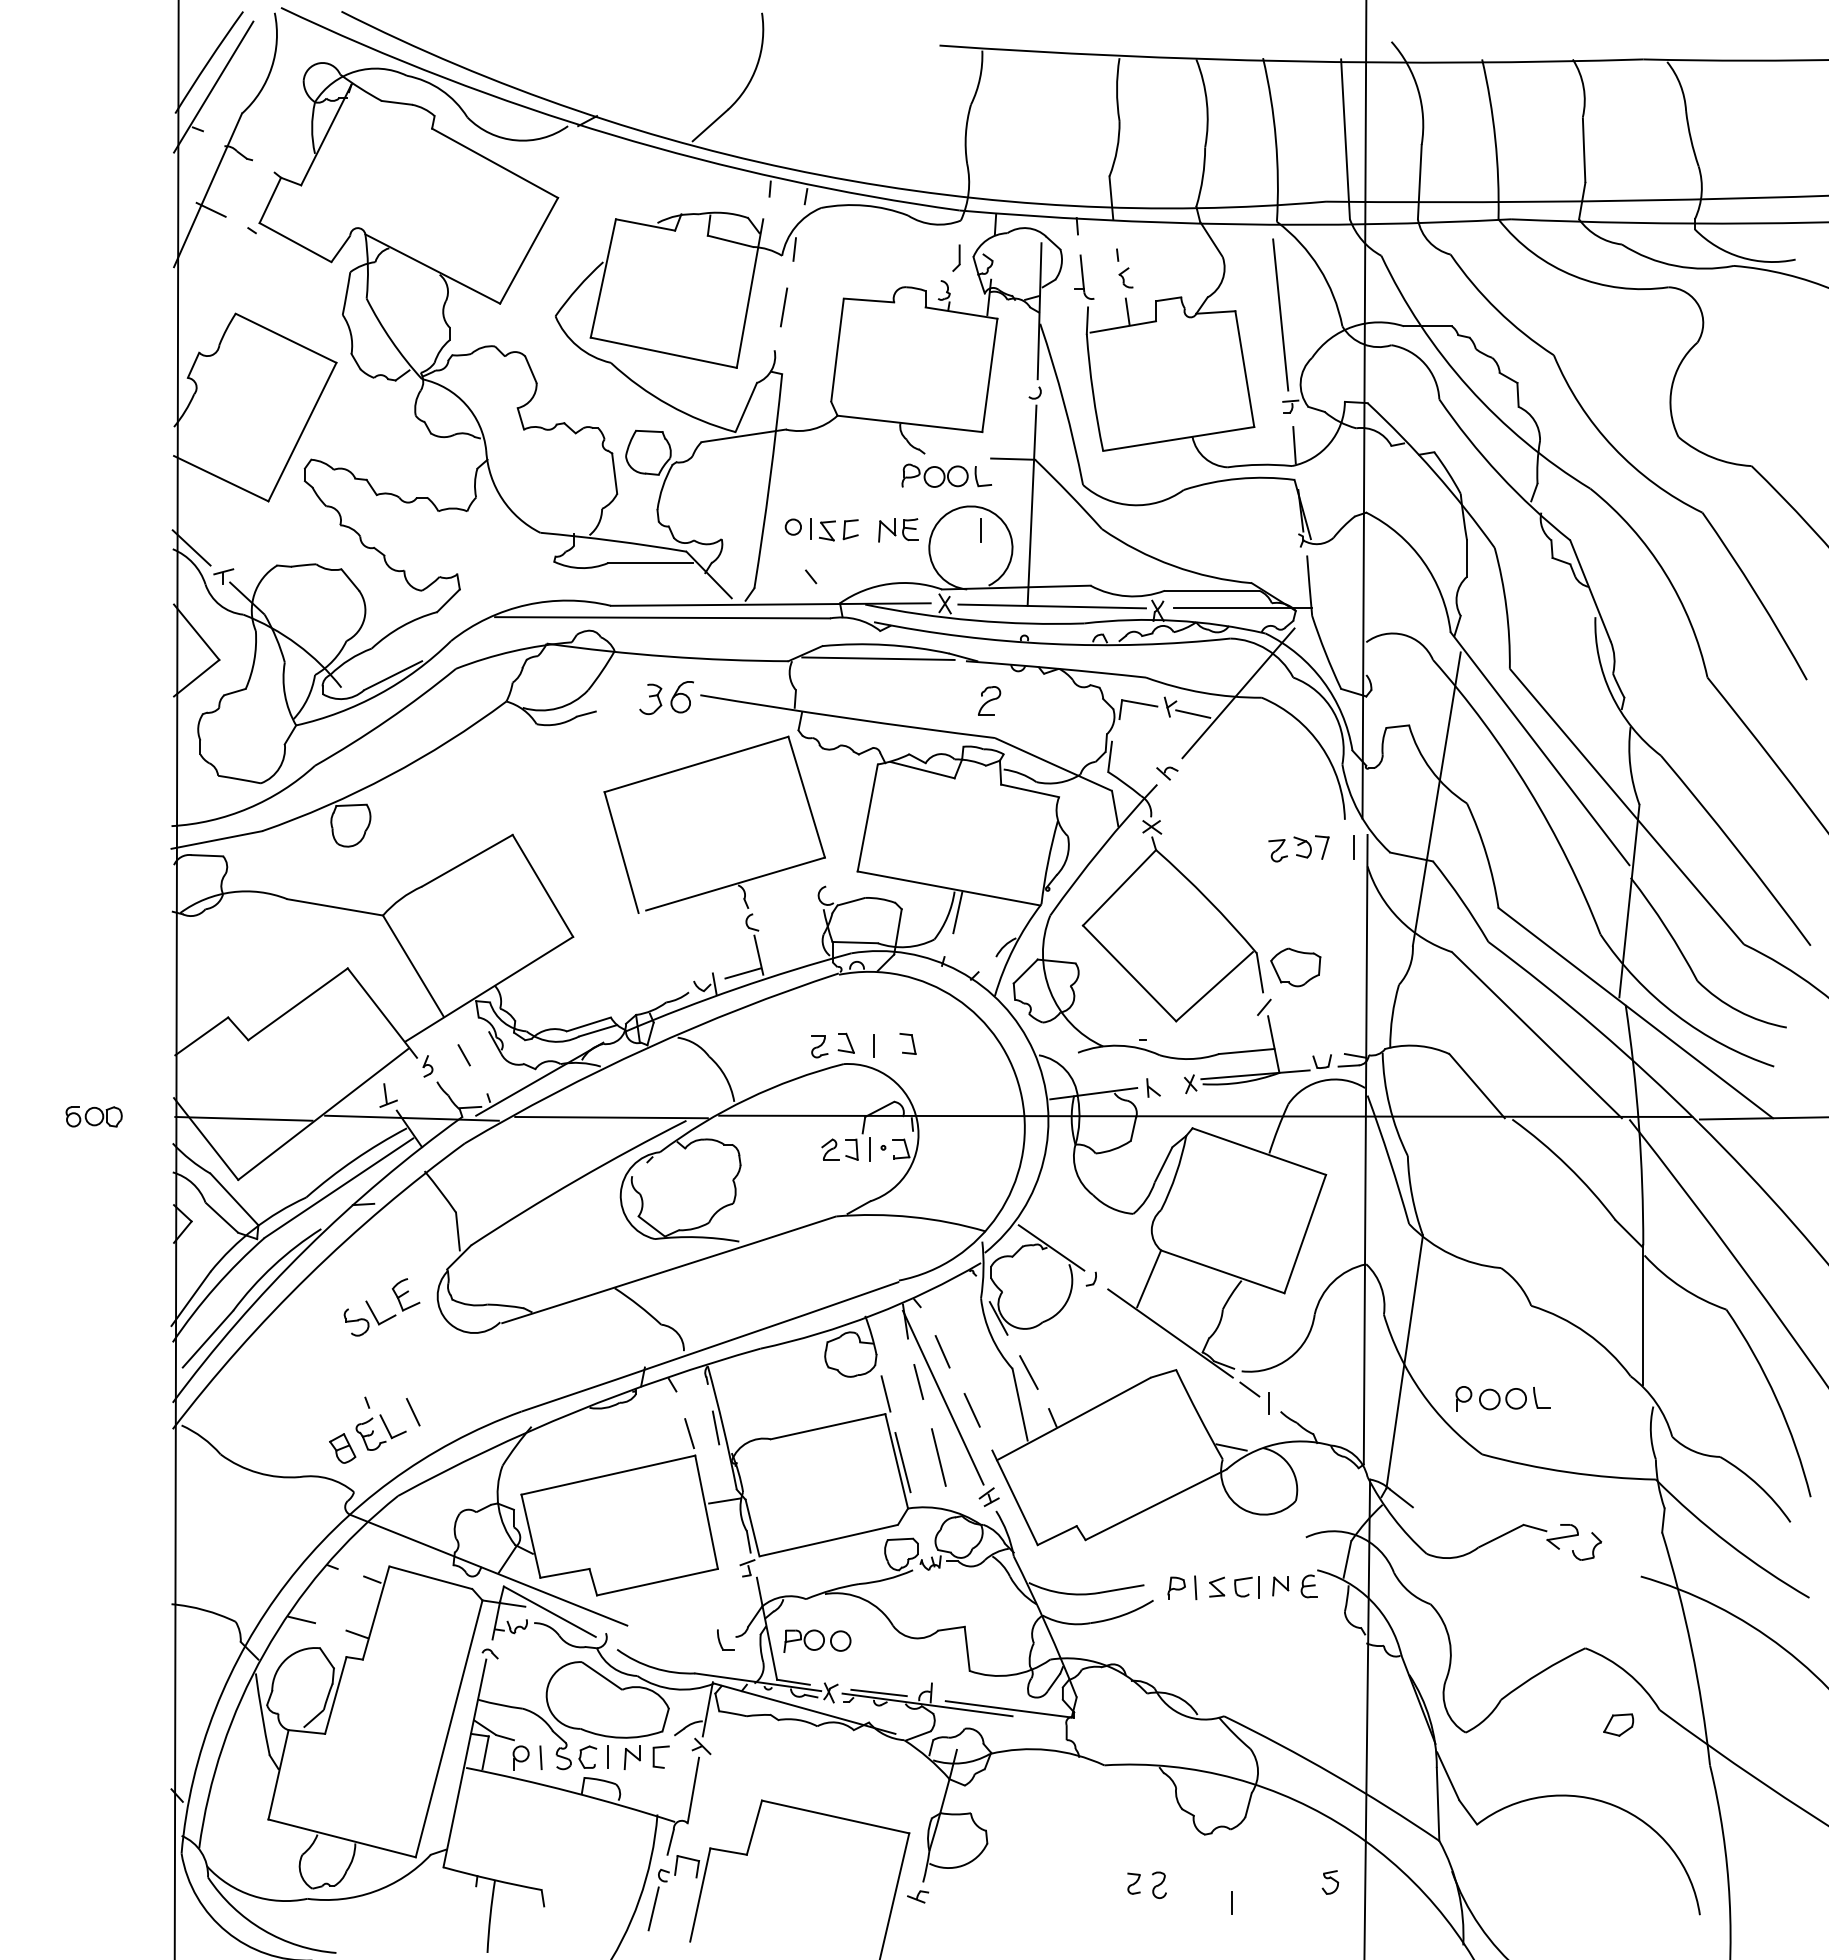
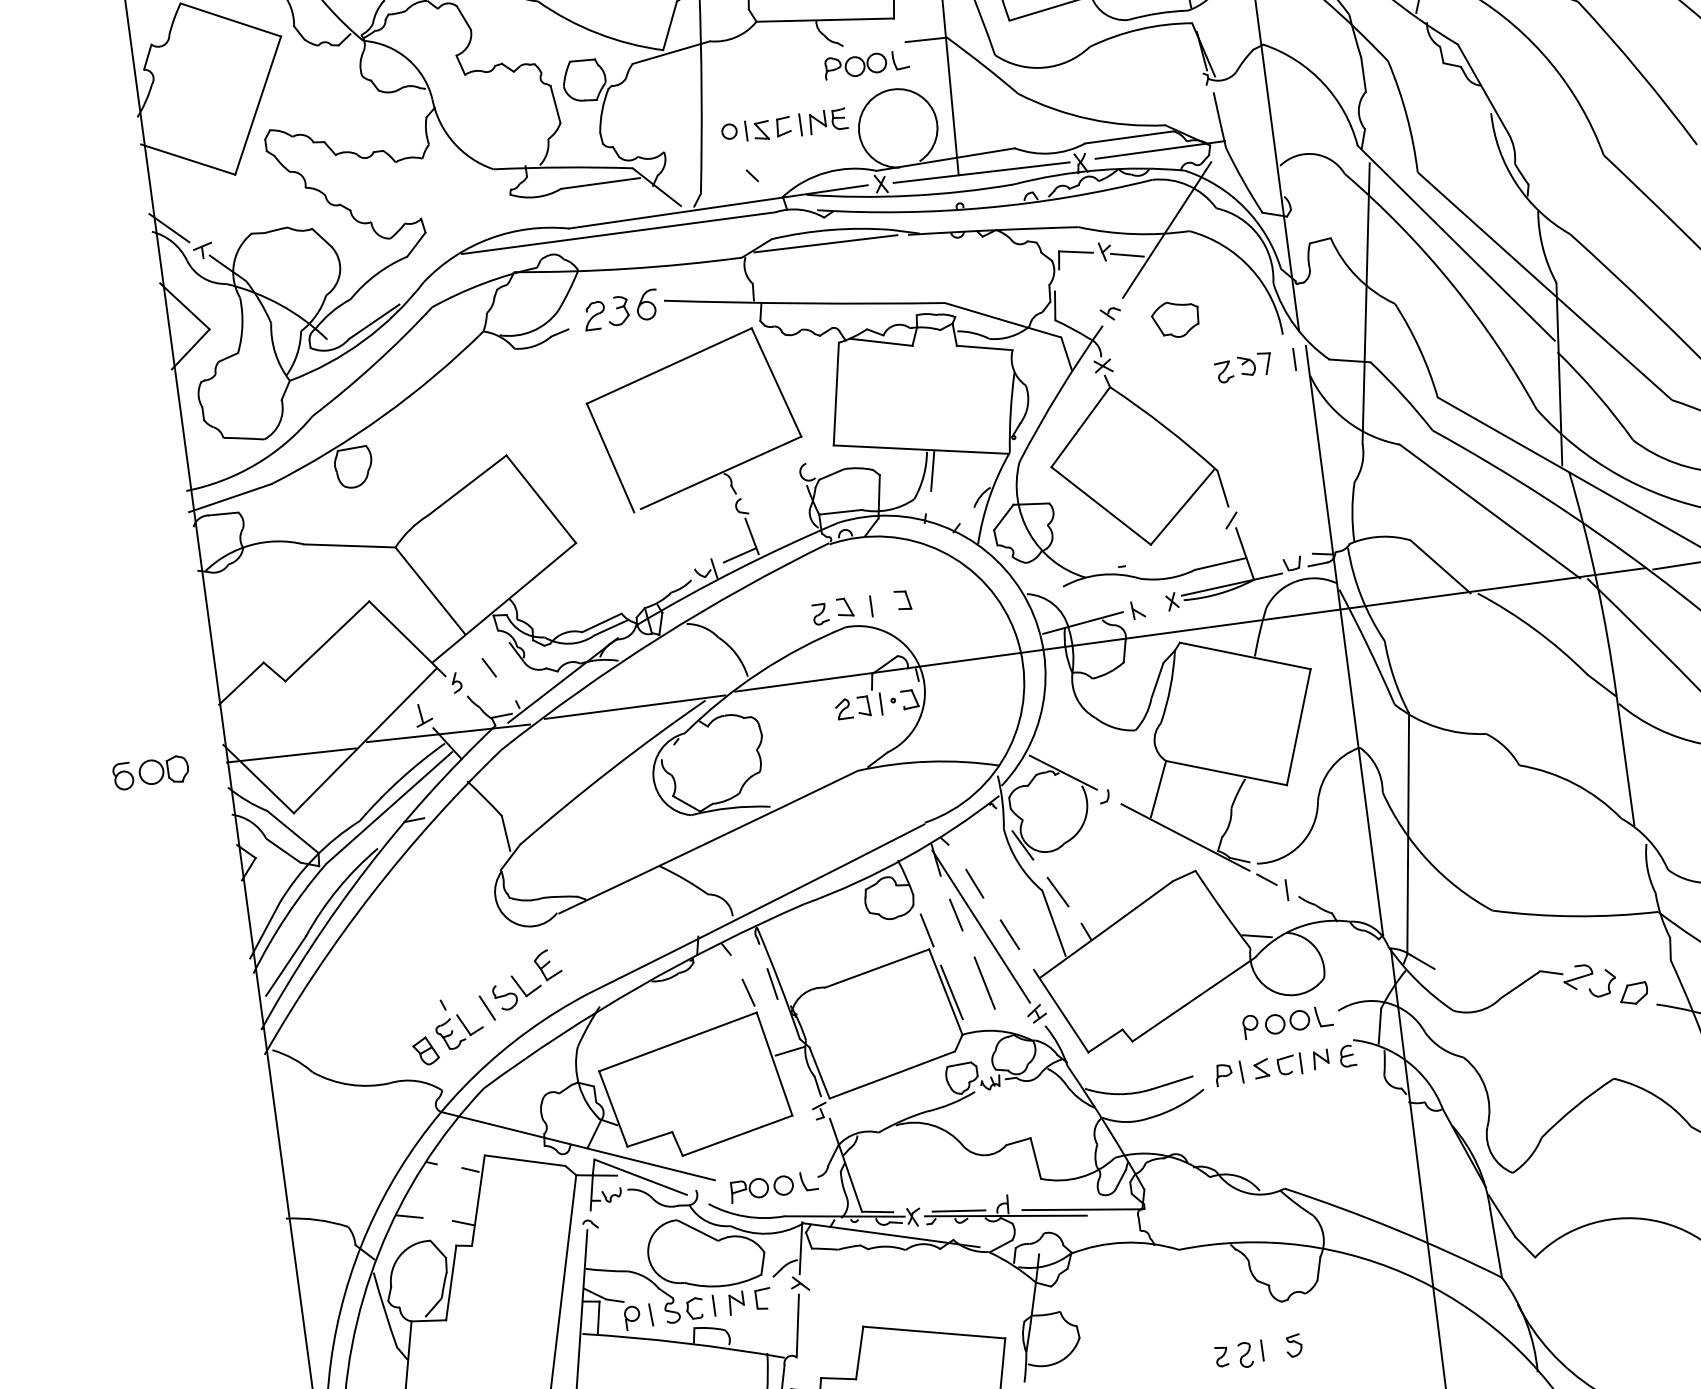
line: (980, 530) -> (800, 125), moved
part: (989, 700) -> (594, 315), moved
part: (1295, 967) -> (1175, 319), moved
part: (93, 1116) -> (150, 772), size x1.43
part: (374, 1313) -> (520, 986), moved
part: (1502, 1398) -> (1286, 1021), moved
part: (817, 1640) -> (761, 1188), moved
part: (1618, 1724) -> (1633, 993), moved
part: (1330, 1882) -> (1294, 1345), moved
line: (1231, 1902) -> (1261, 1350), moved

